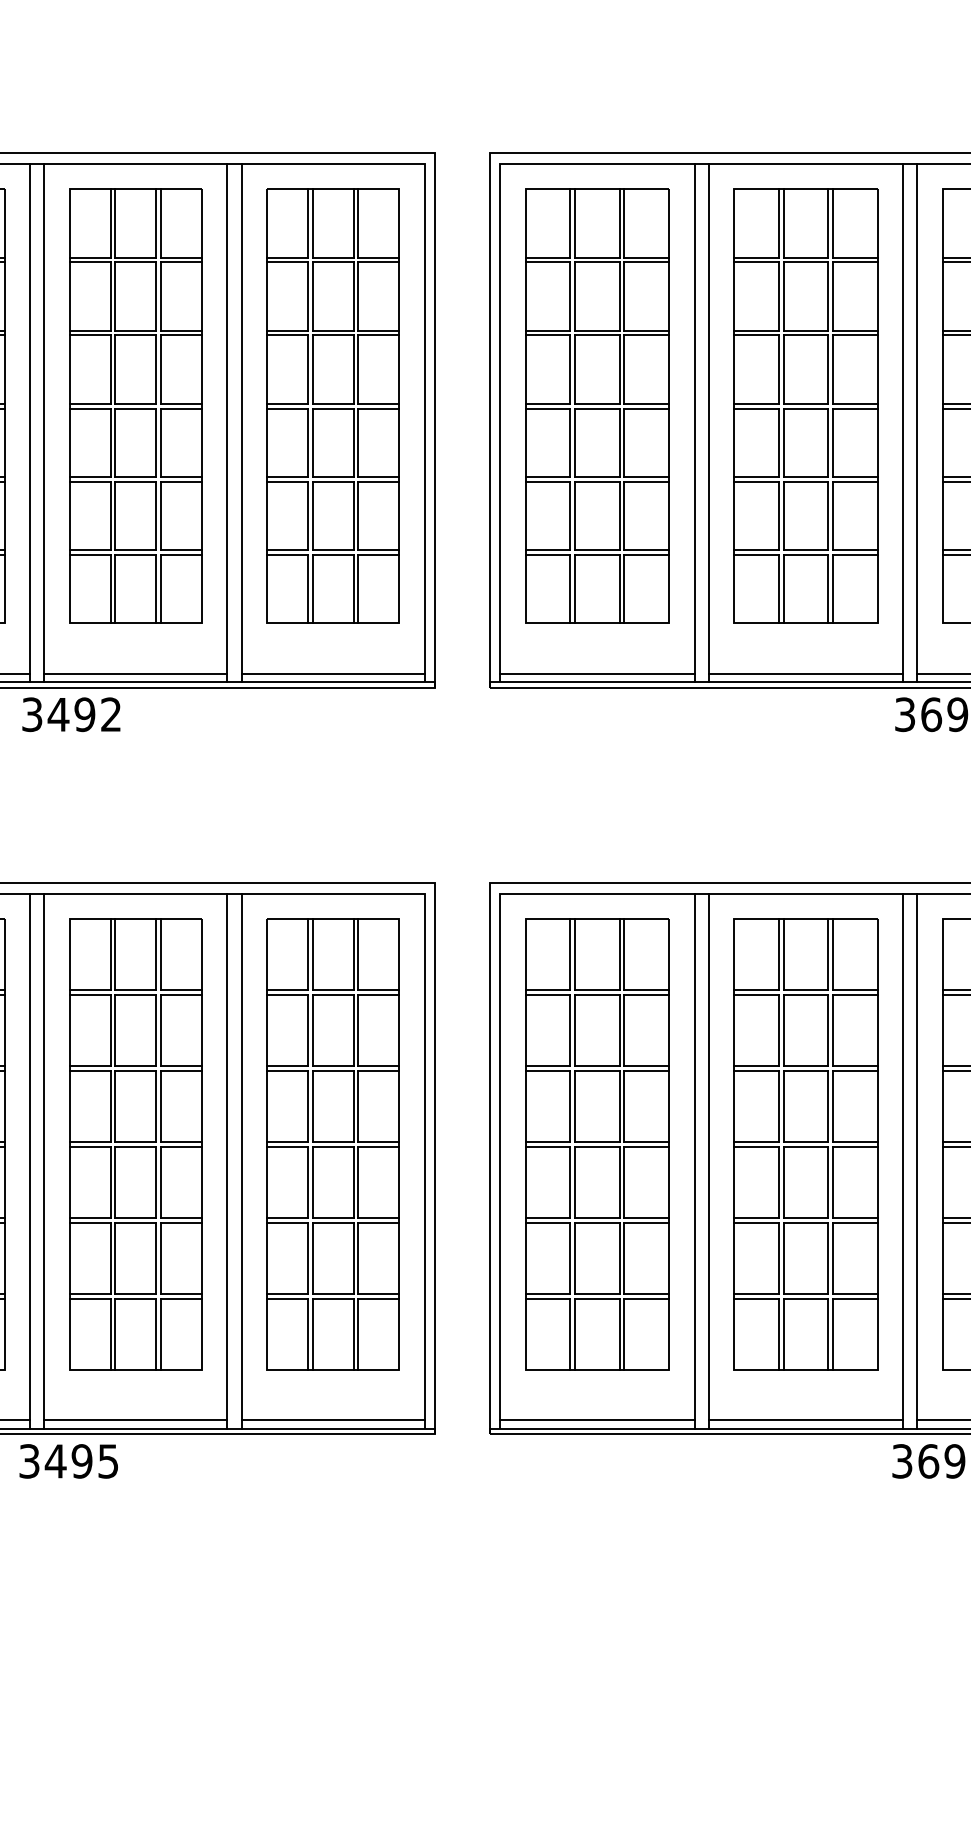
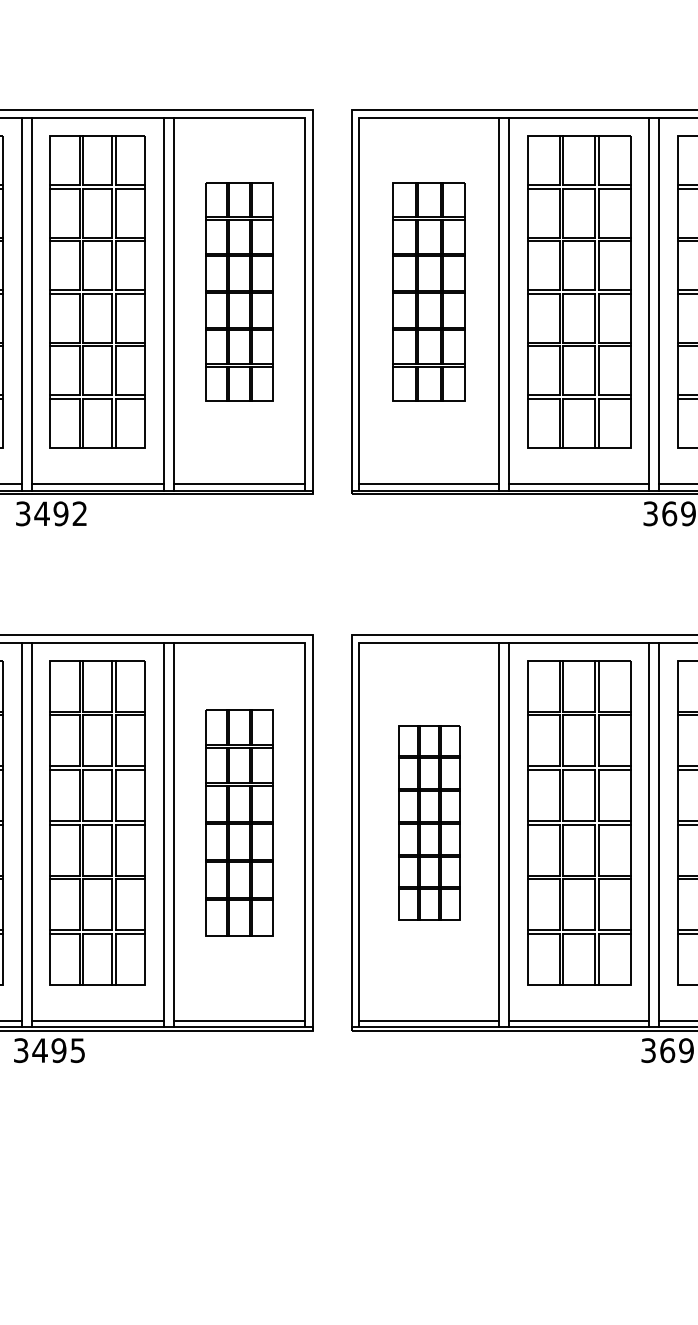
part: (333, 405) -> (239, 291), size x0.7
part: (597, 405) -> (429, 291), size x0.7
part: (333, 1144) -> (239, 822), size x0.7
part: (597, 1144) -> (429, 822), size x0.6

